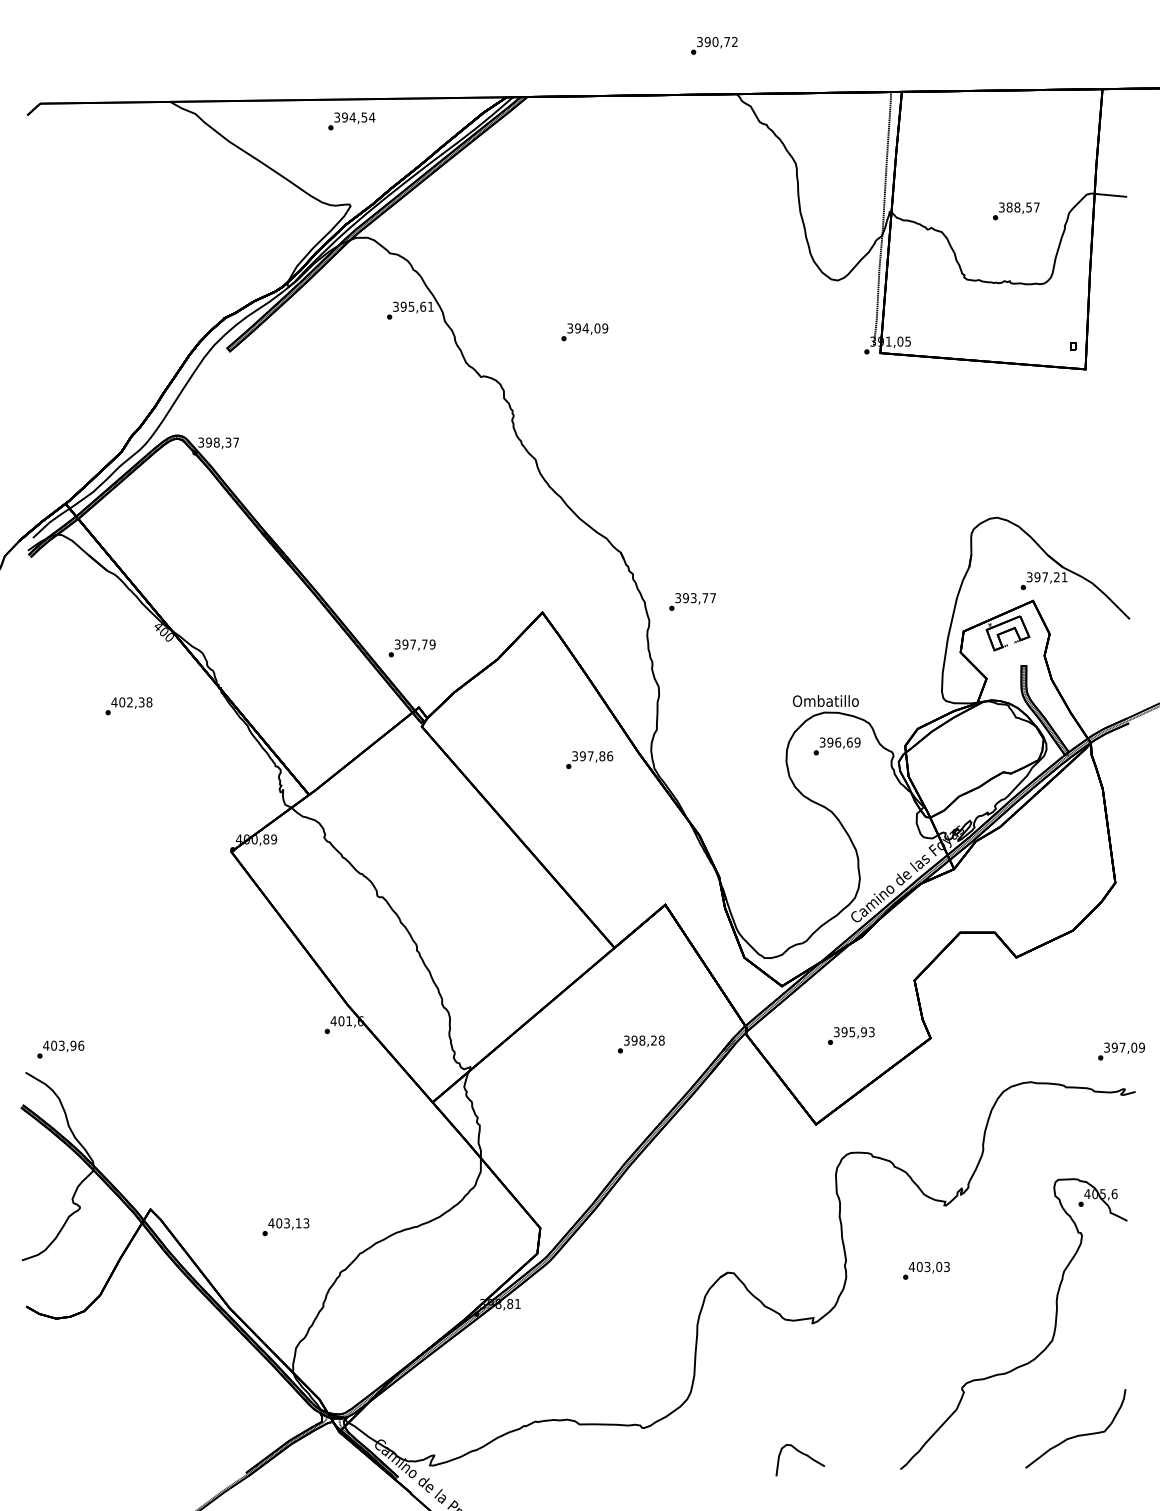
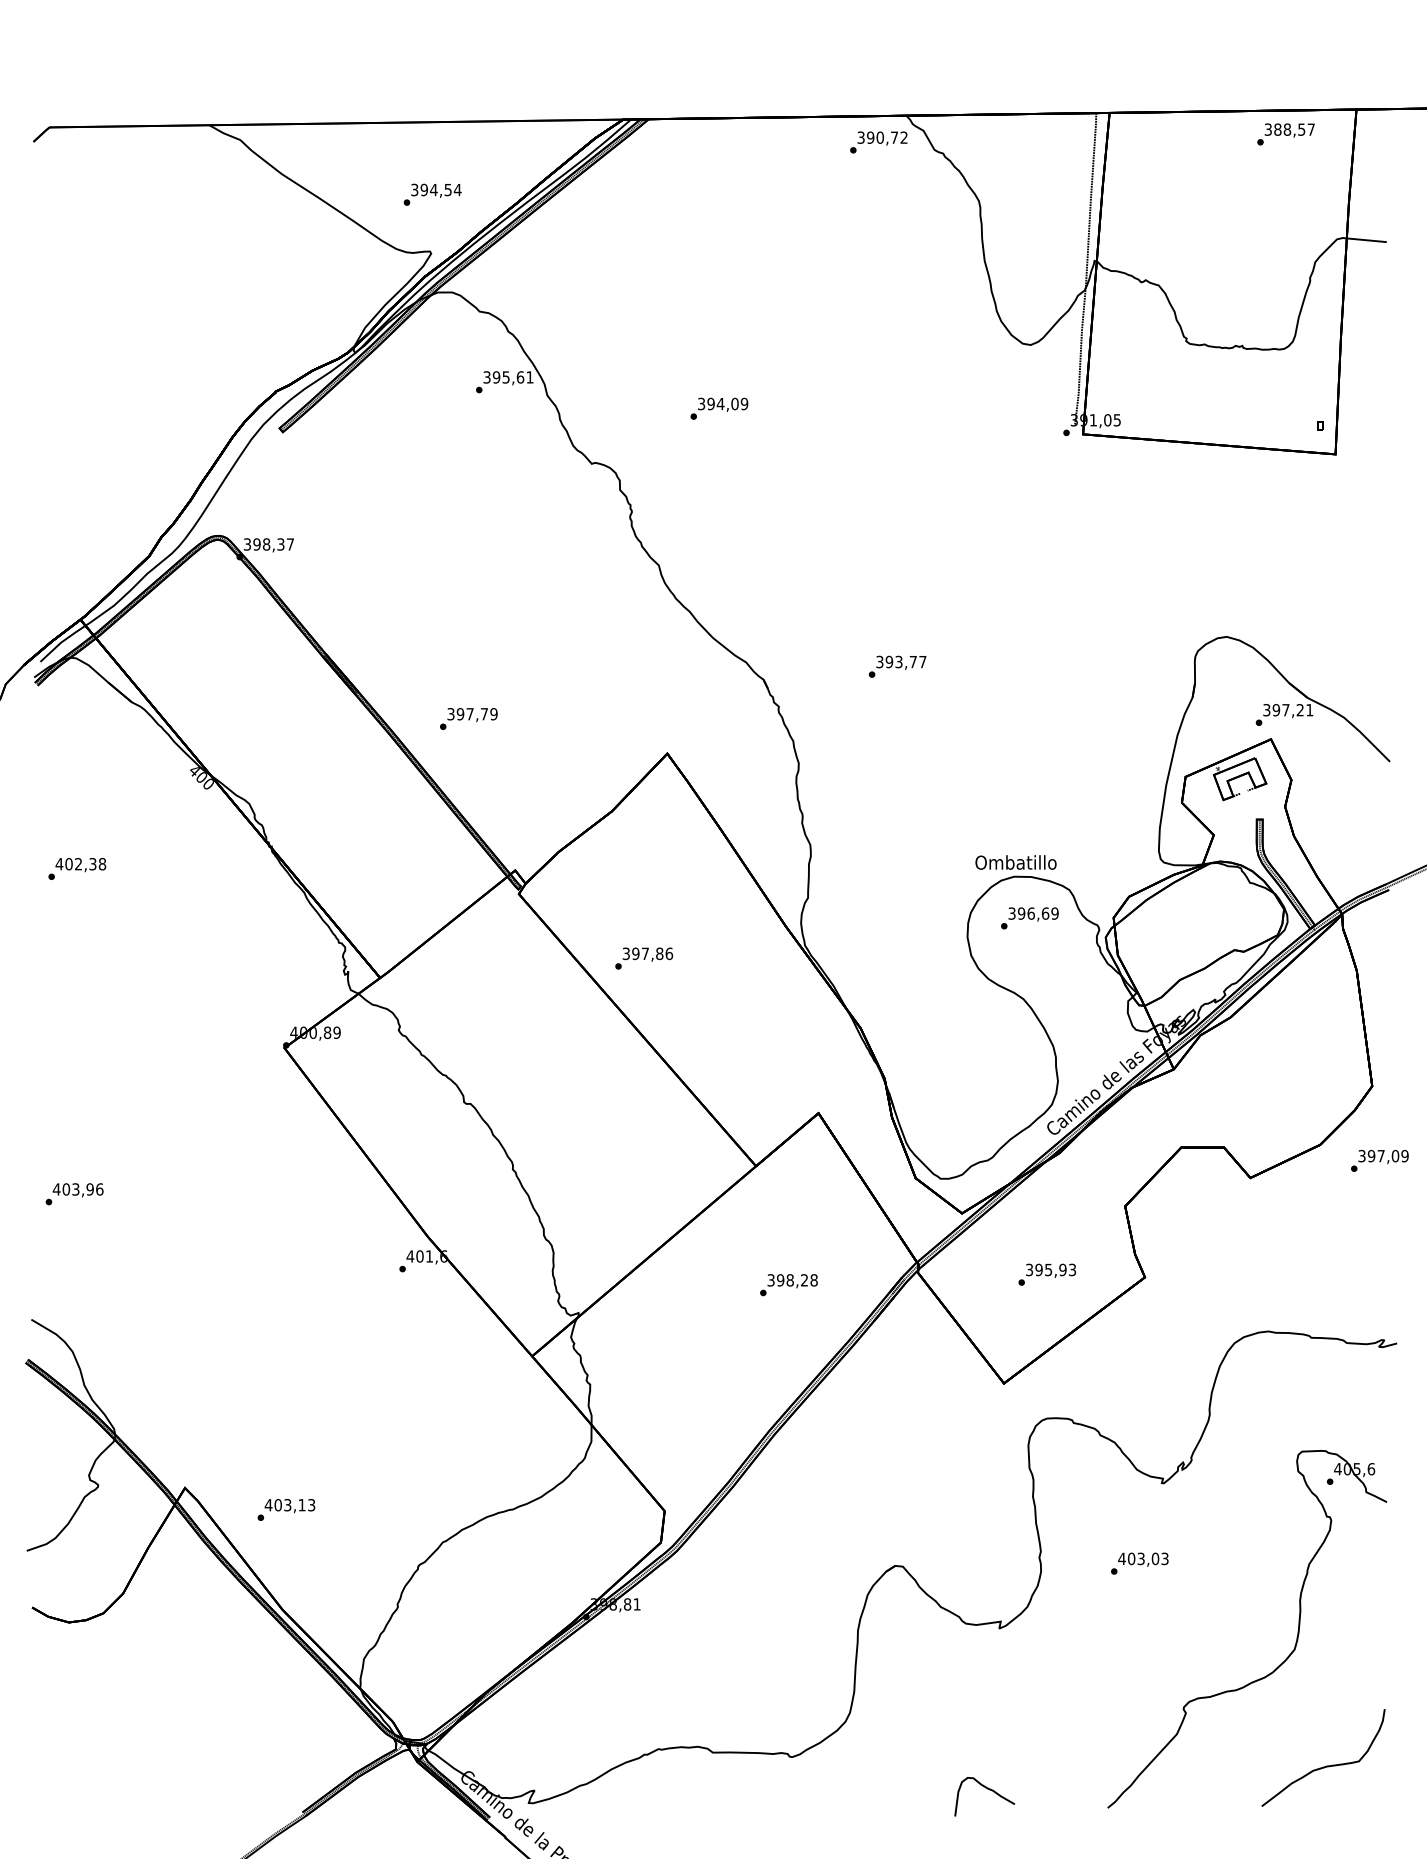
text: (714, 45) -> (879, 141), moved
text: (351, 121) -> (432, 194), moved
text: (1016, 211) -> (1286, 134), moved
text: (692, 601) -> (897, 666), moved
text: (411, 648) -> (468, 719), moved
text: (128, 706) -> (76, 869), moved
text: (589, 760) -> (643, 959), moved
text: (60, 1049) -> (74, 1194), moved
text: (1121, 1051) -> (1379, 1160), moved
text: (285, 1227) -> (285, 1510), moved

